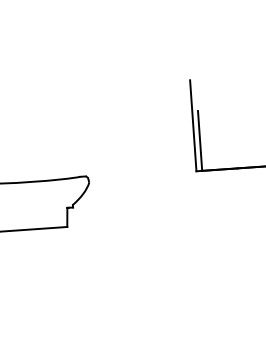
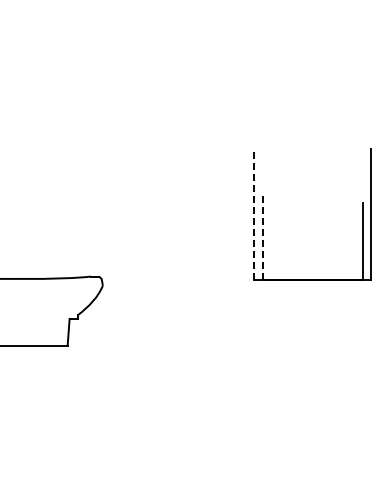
line: (193, 125) -> (254, 215), solid -> dashed
line: (200, 140) -> (262, 237), solid -> dashed

